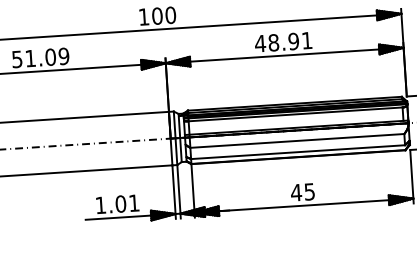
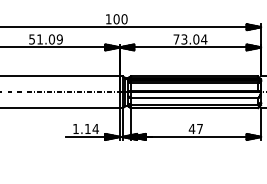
text: (283, 42) -> (190, 39), 48.91 -> 73.04
text: (308, 192) -> (199, 129), 45 -> 47
text: (126, 202) -> (91, 128), 1.01 -> 1.14

